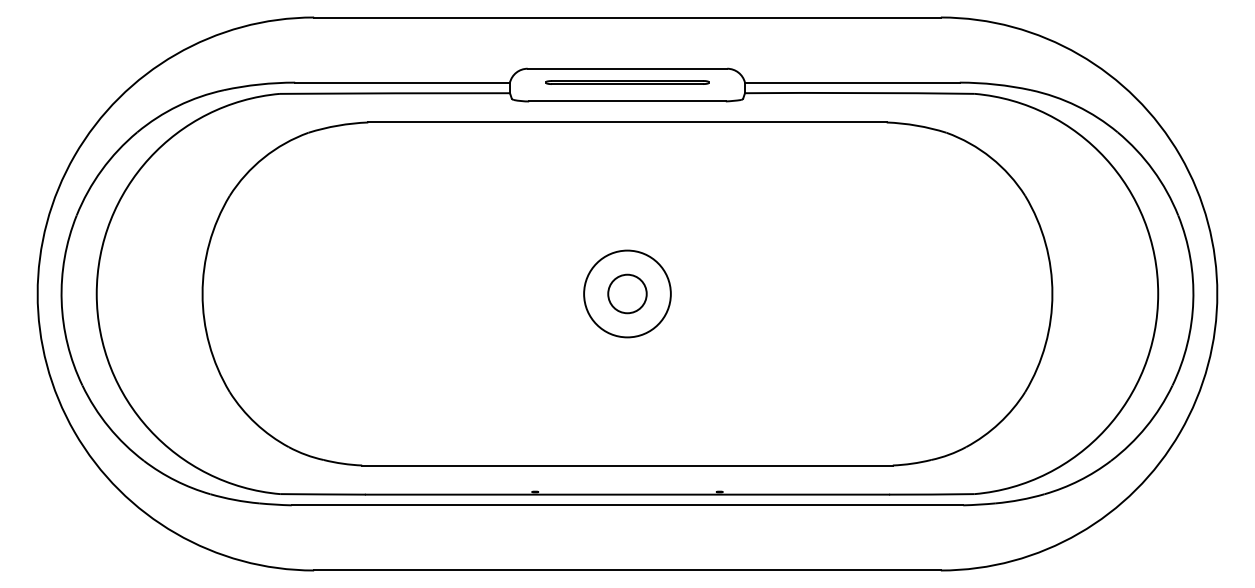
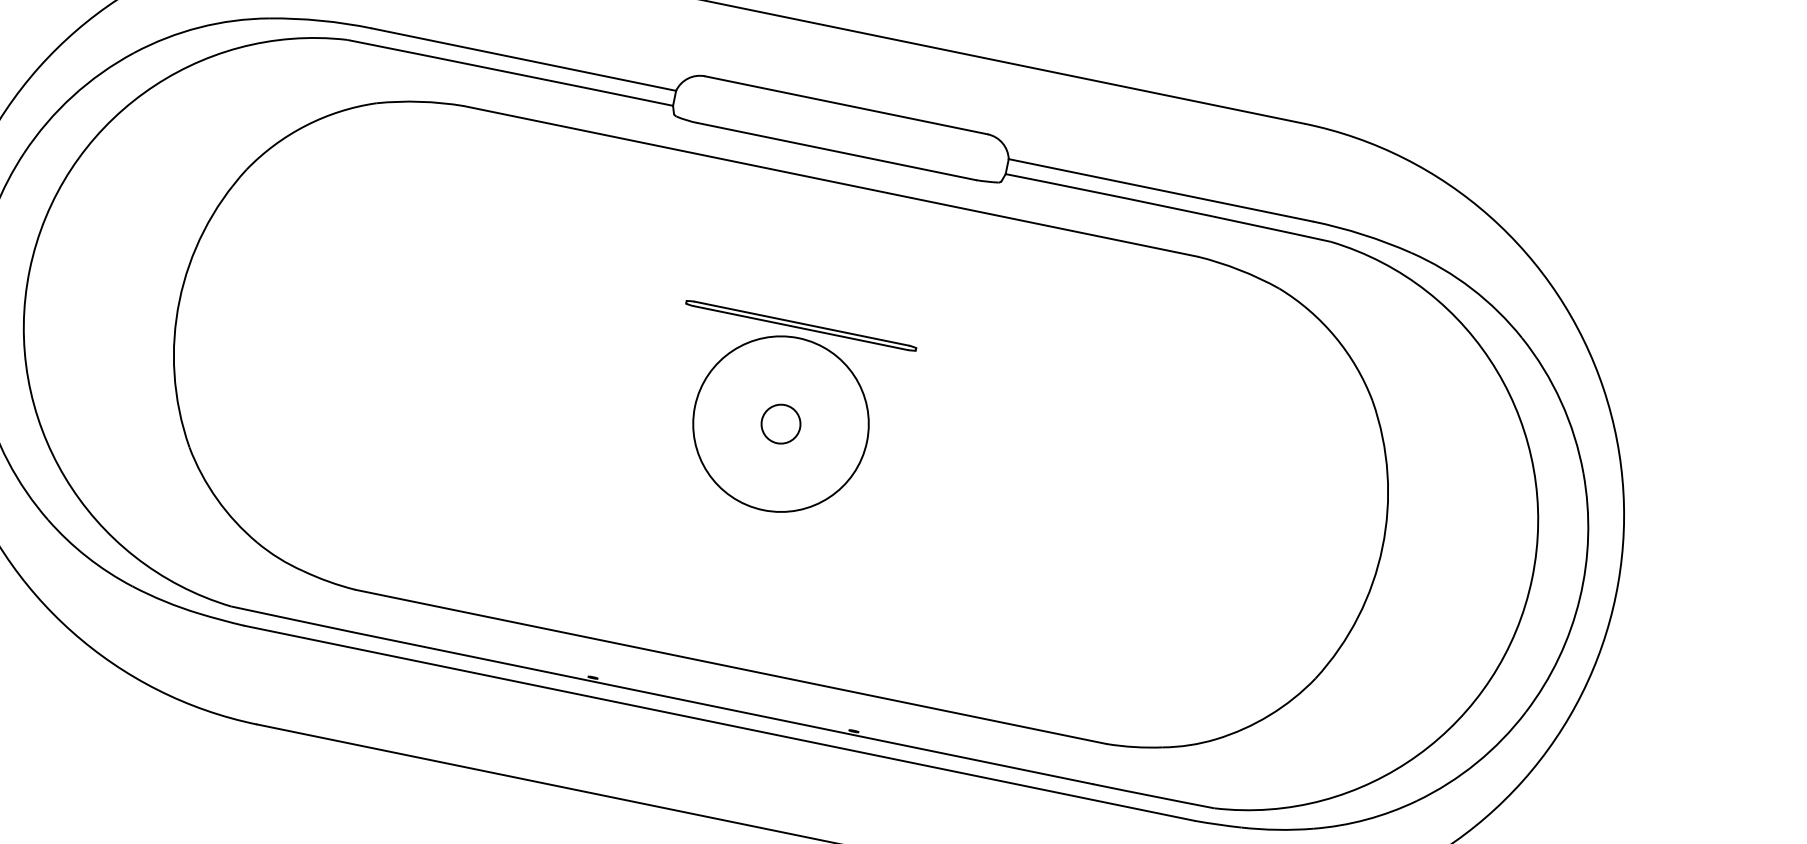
line: (627, 81) -> (801, 324), moved
circle: (627, 293) -> (781, 423), size x0.7
circle: (627, 293) -> (781, 423), size x1.4

